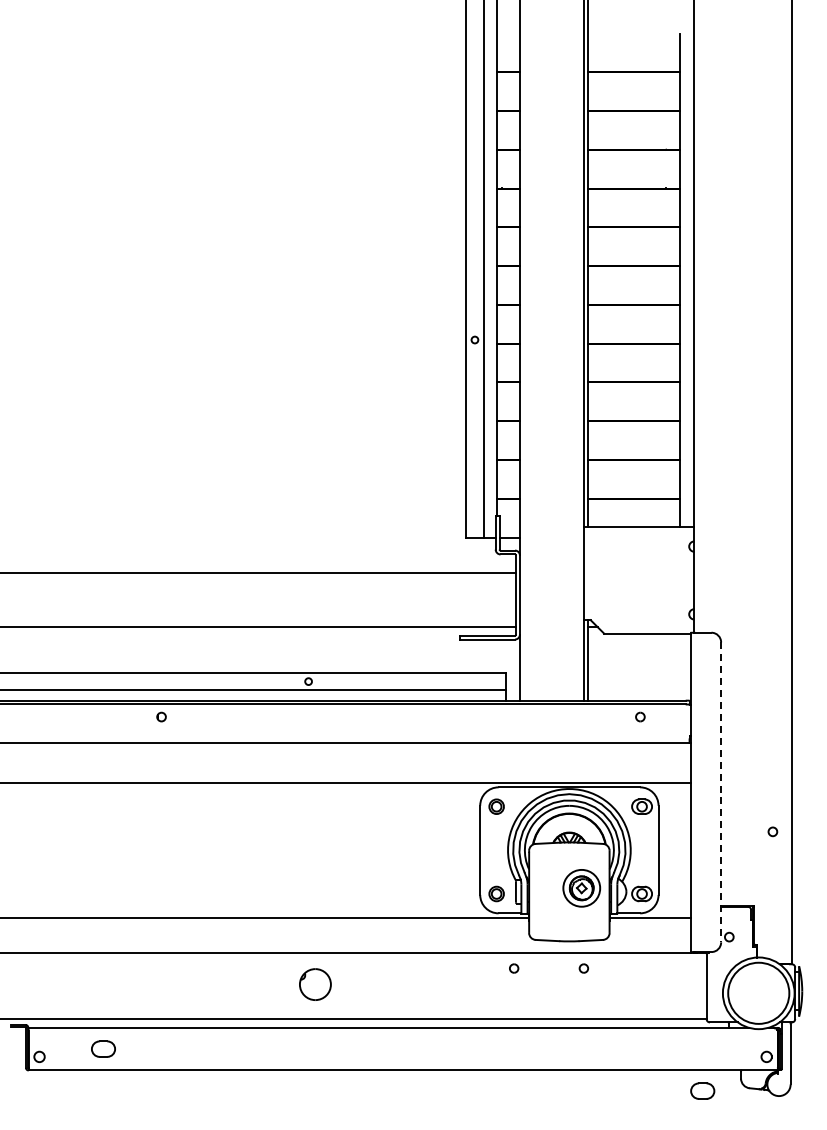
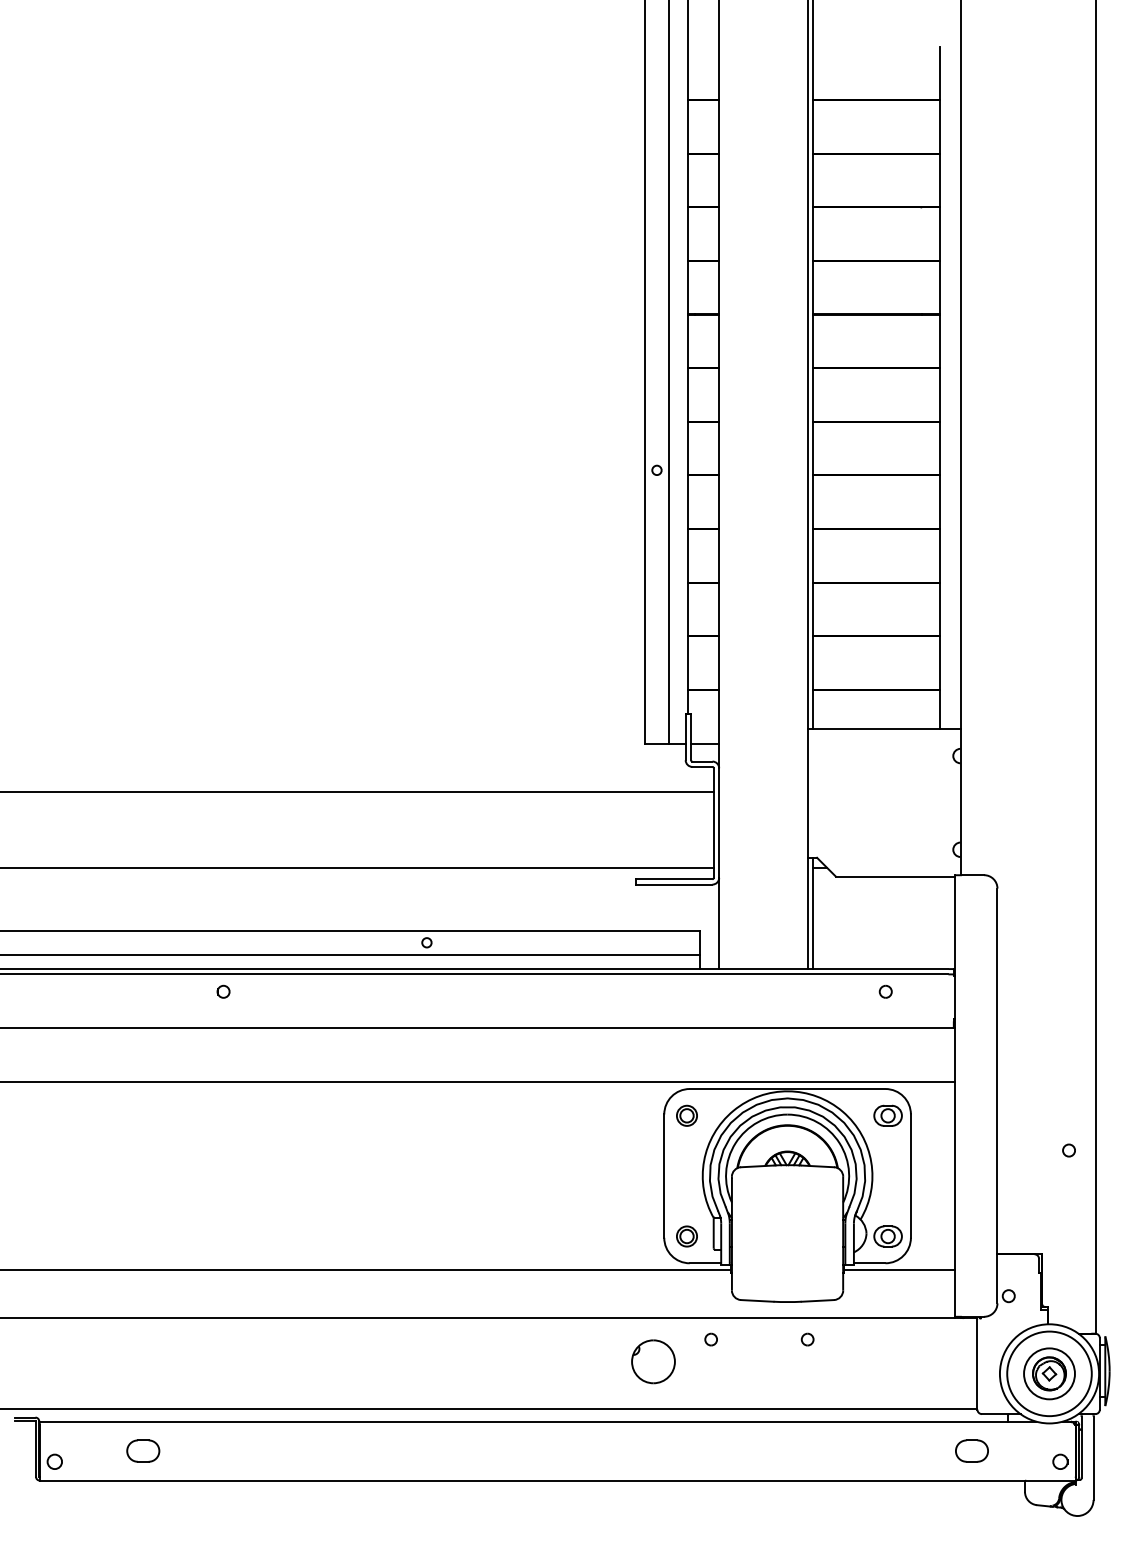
line: (721, 792) -> (997, 1096), dashed -> solid
part: (581, 888) -> (1049, 1374), moved
part: (315, 984) -> (653, 1361), moved
part: (702, 1090) -> (971, 1450), moved

